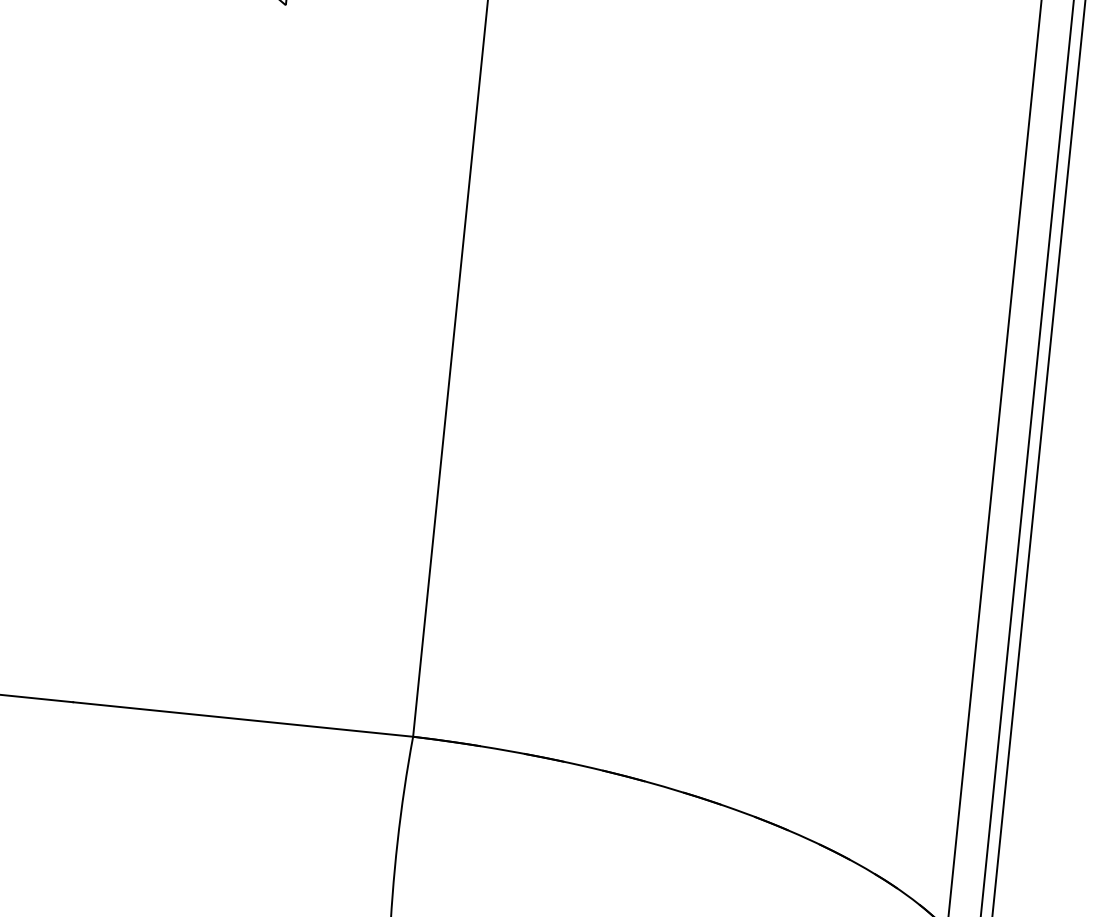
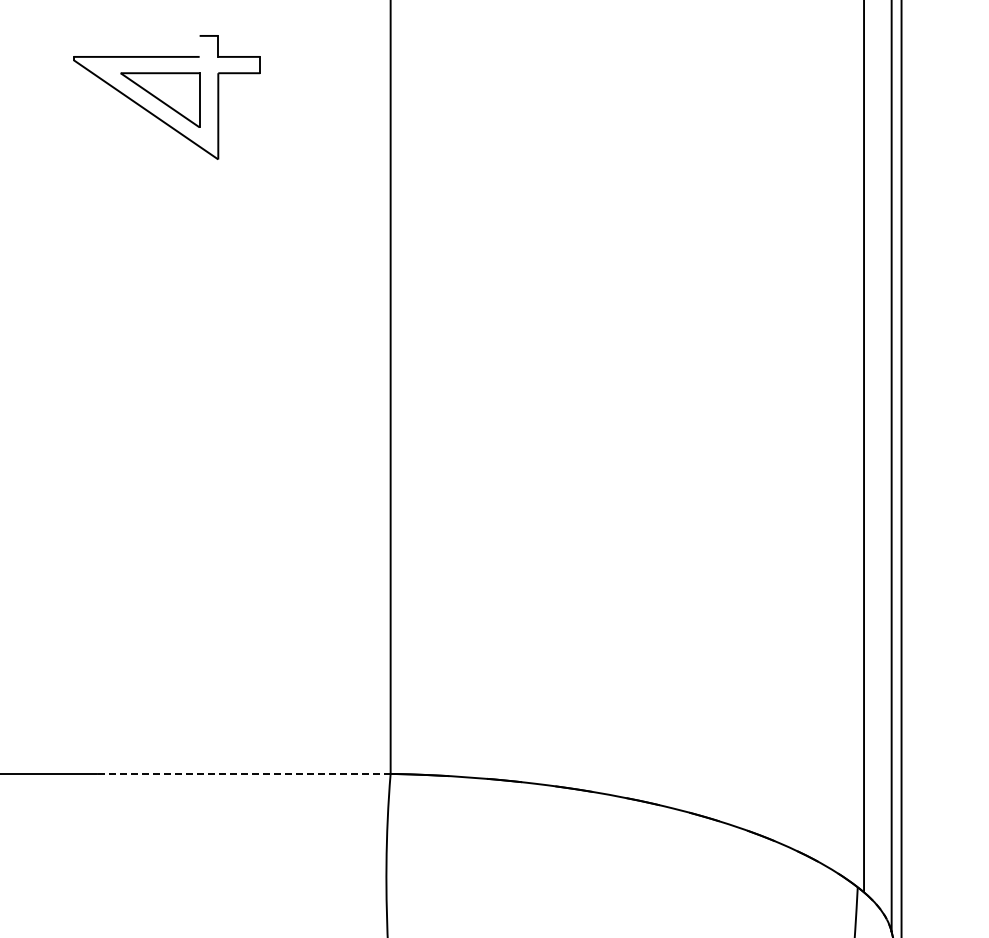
line: (242, 718) -> (243, 773), solid -> dashed

